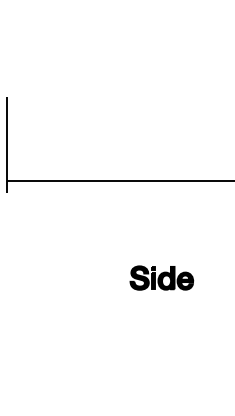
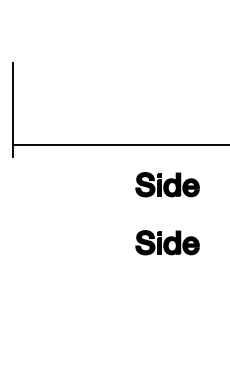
part: (161, 219) -> (167, 184), added

